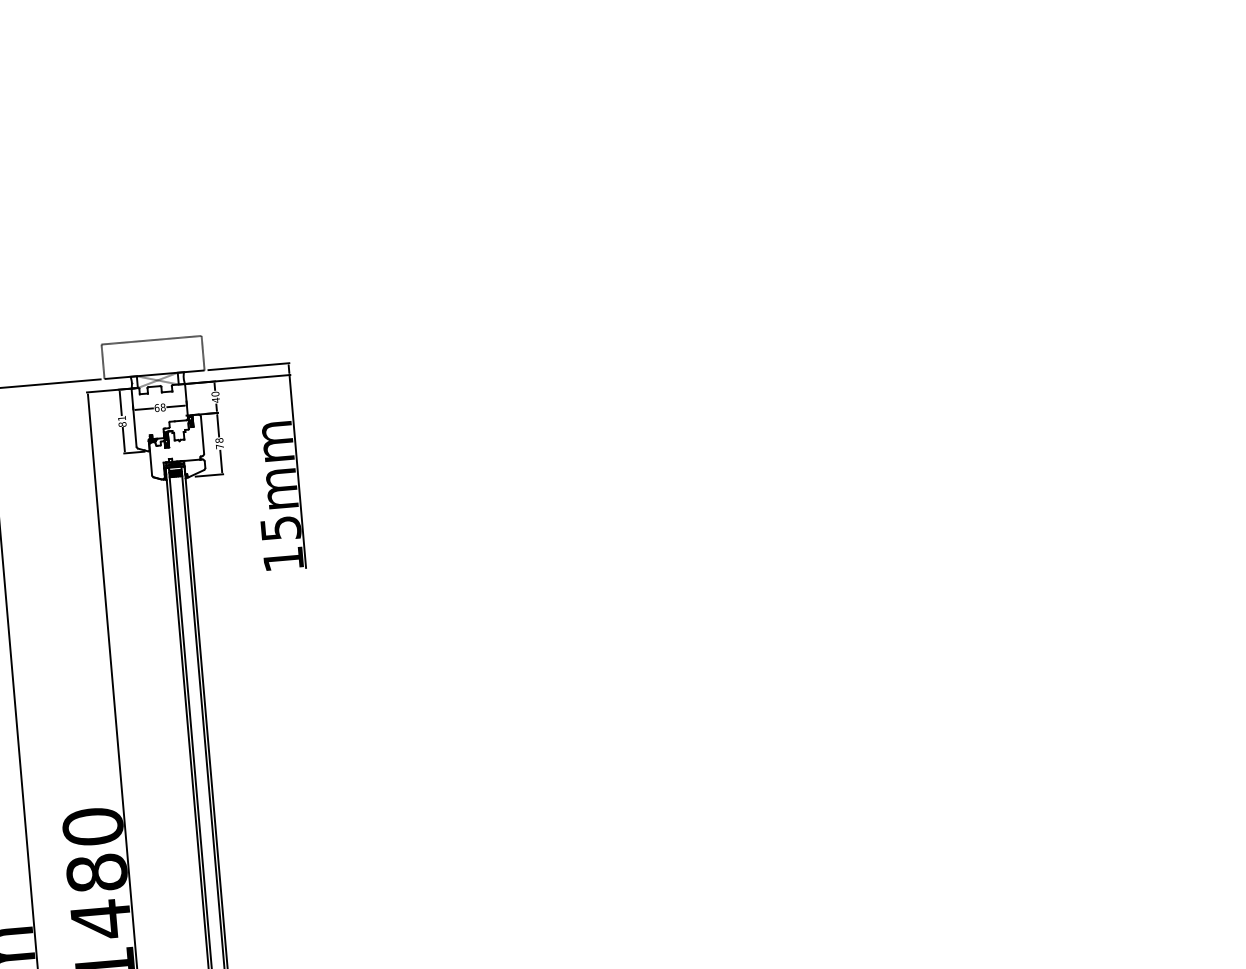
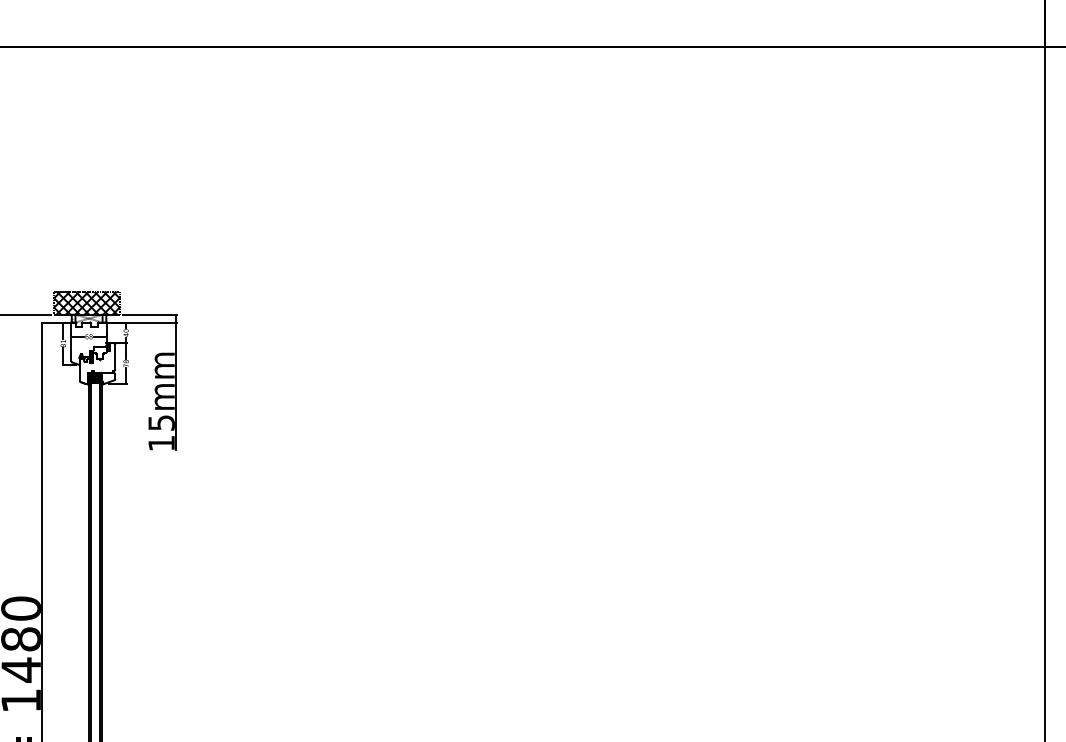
hatch: (153, 356) -> (87, 302), added

